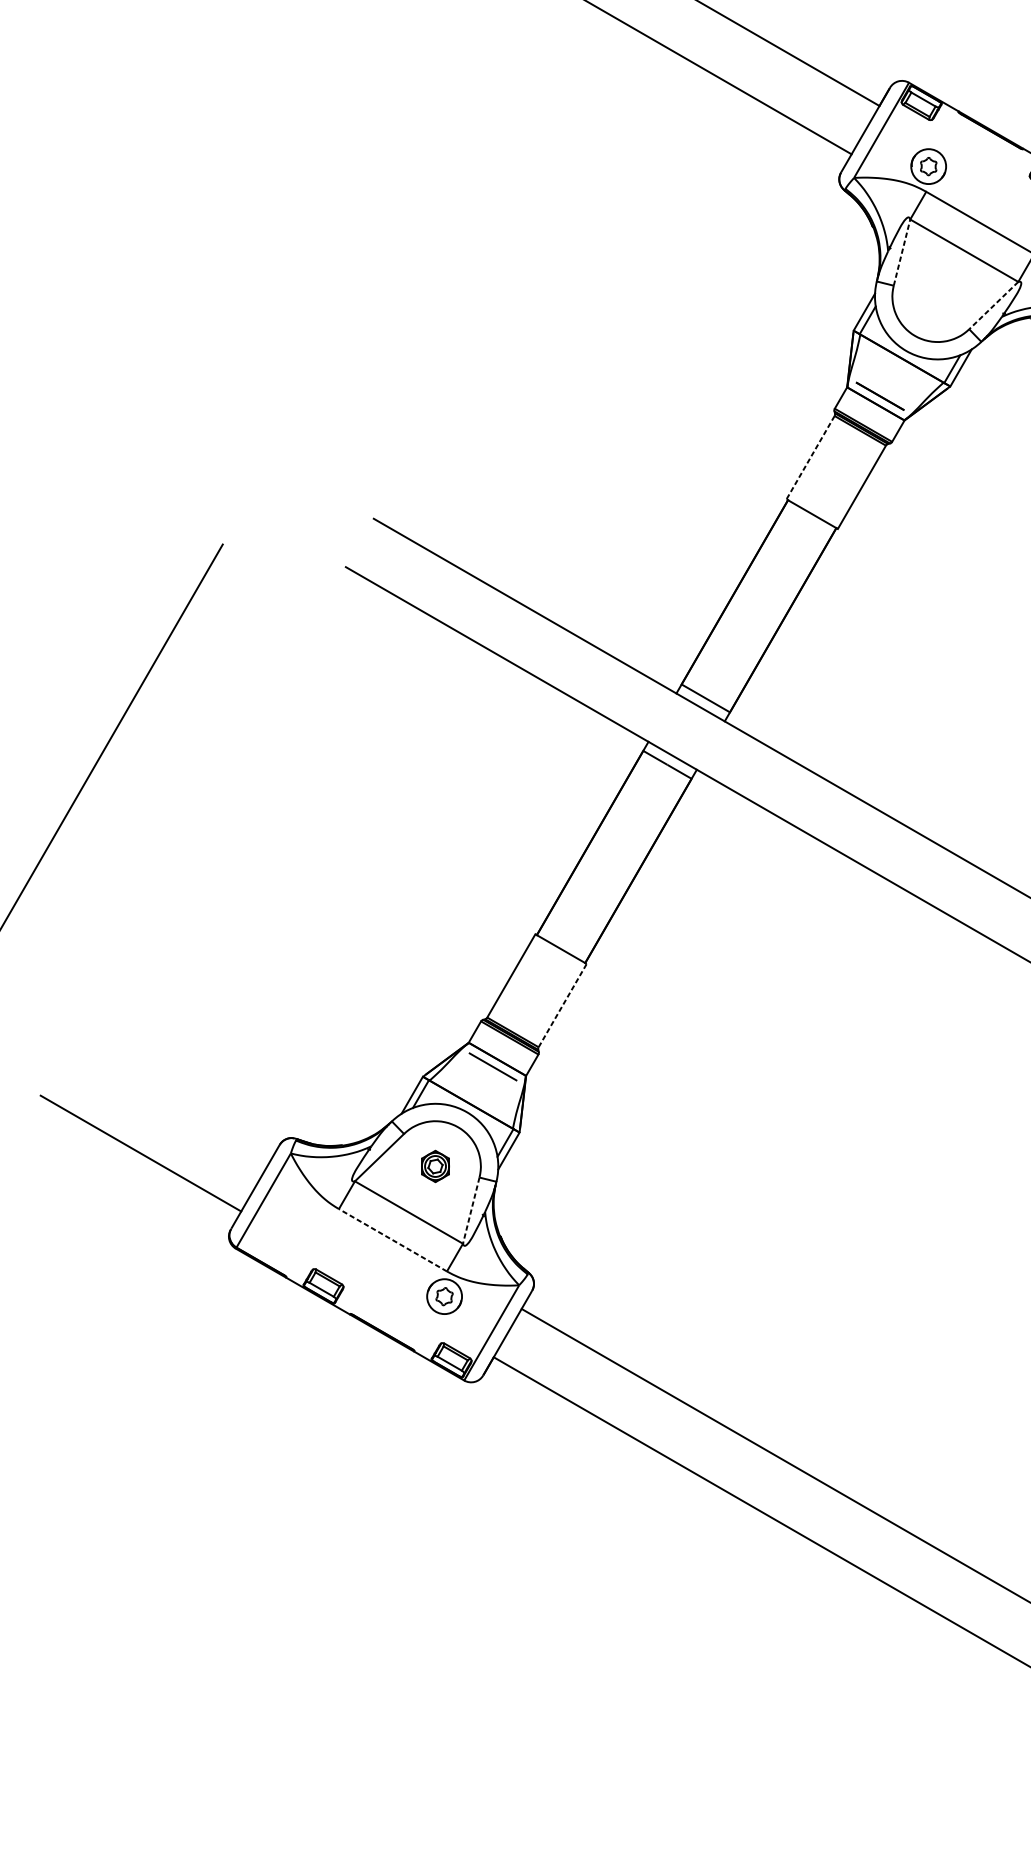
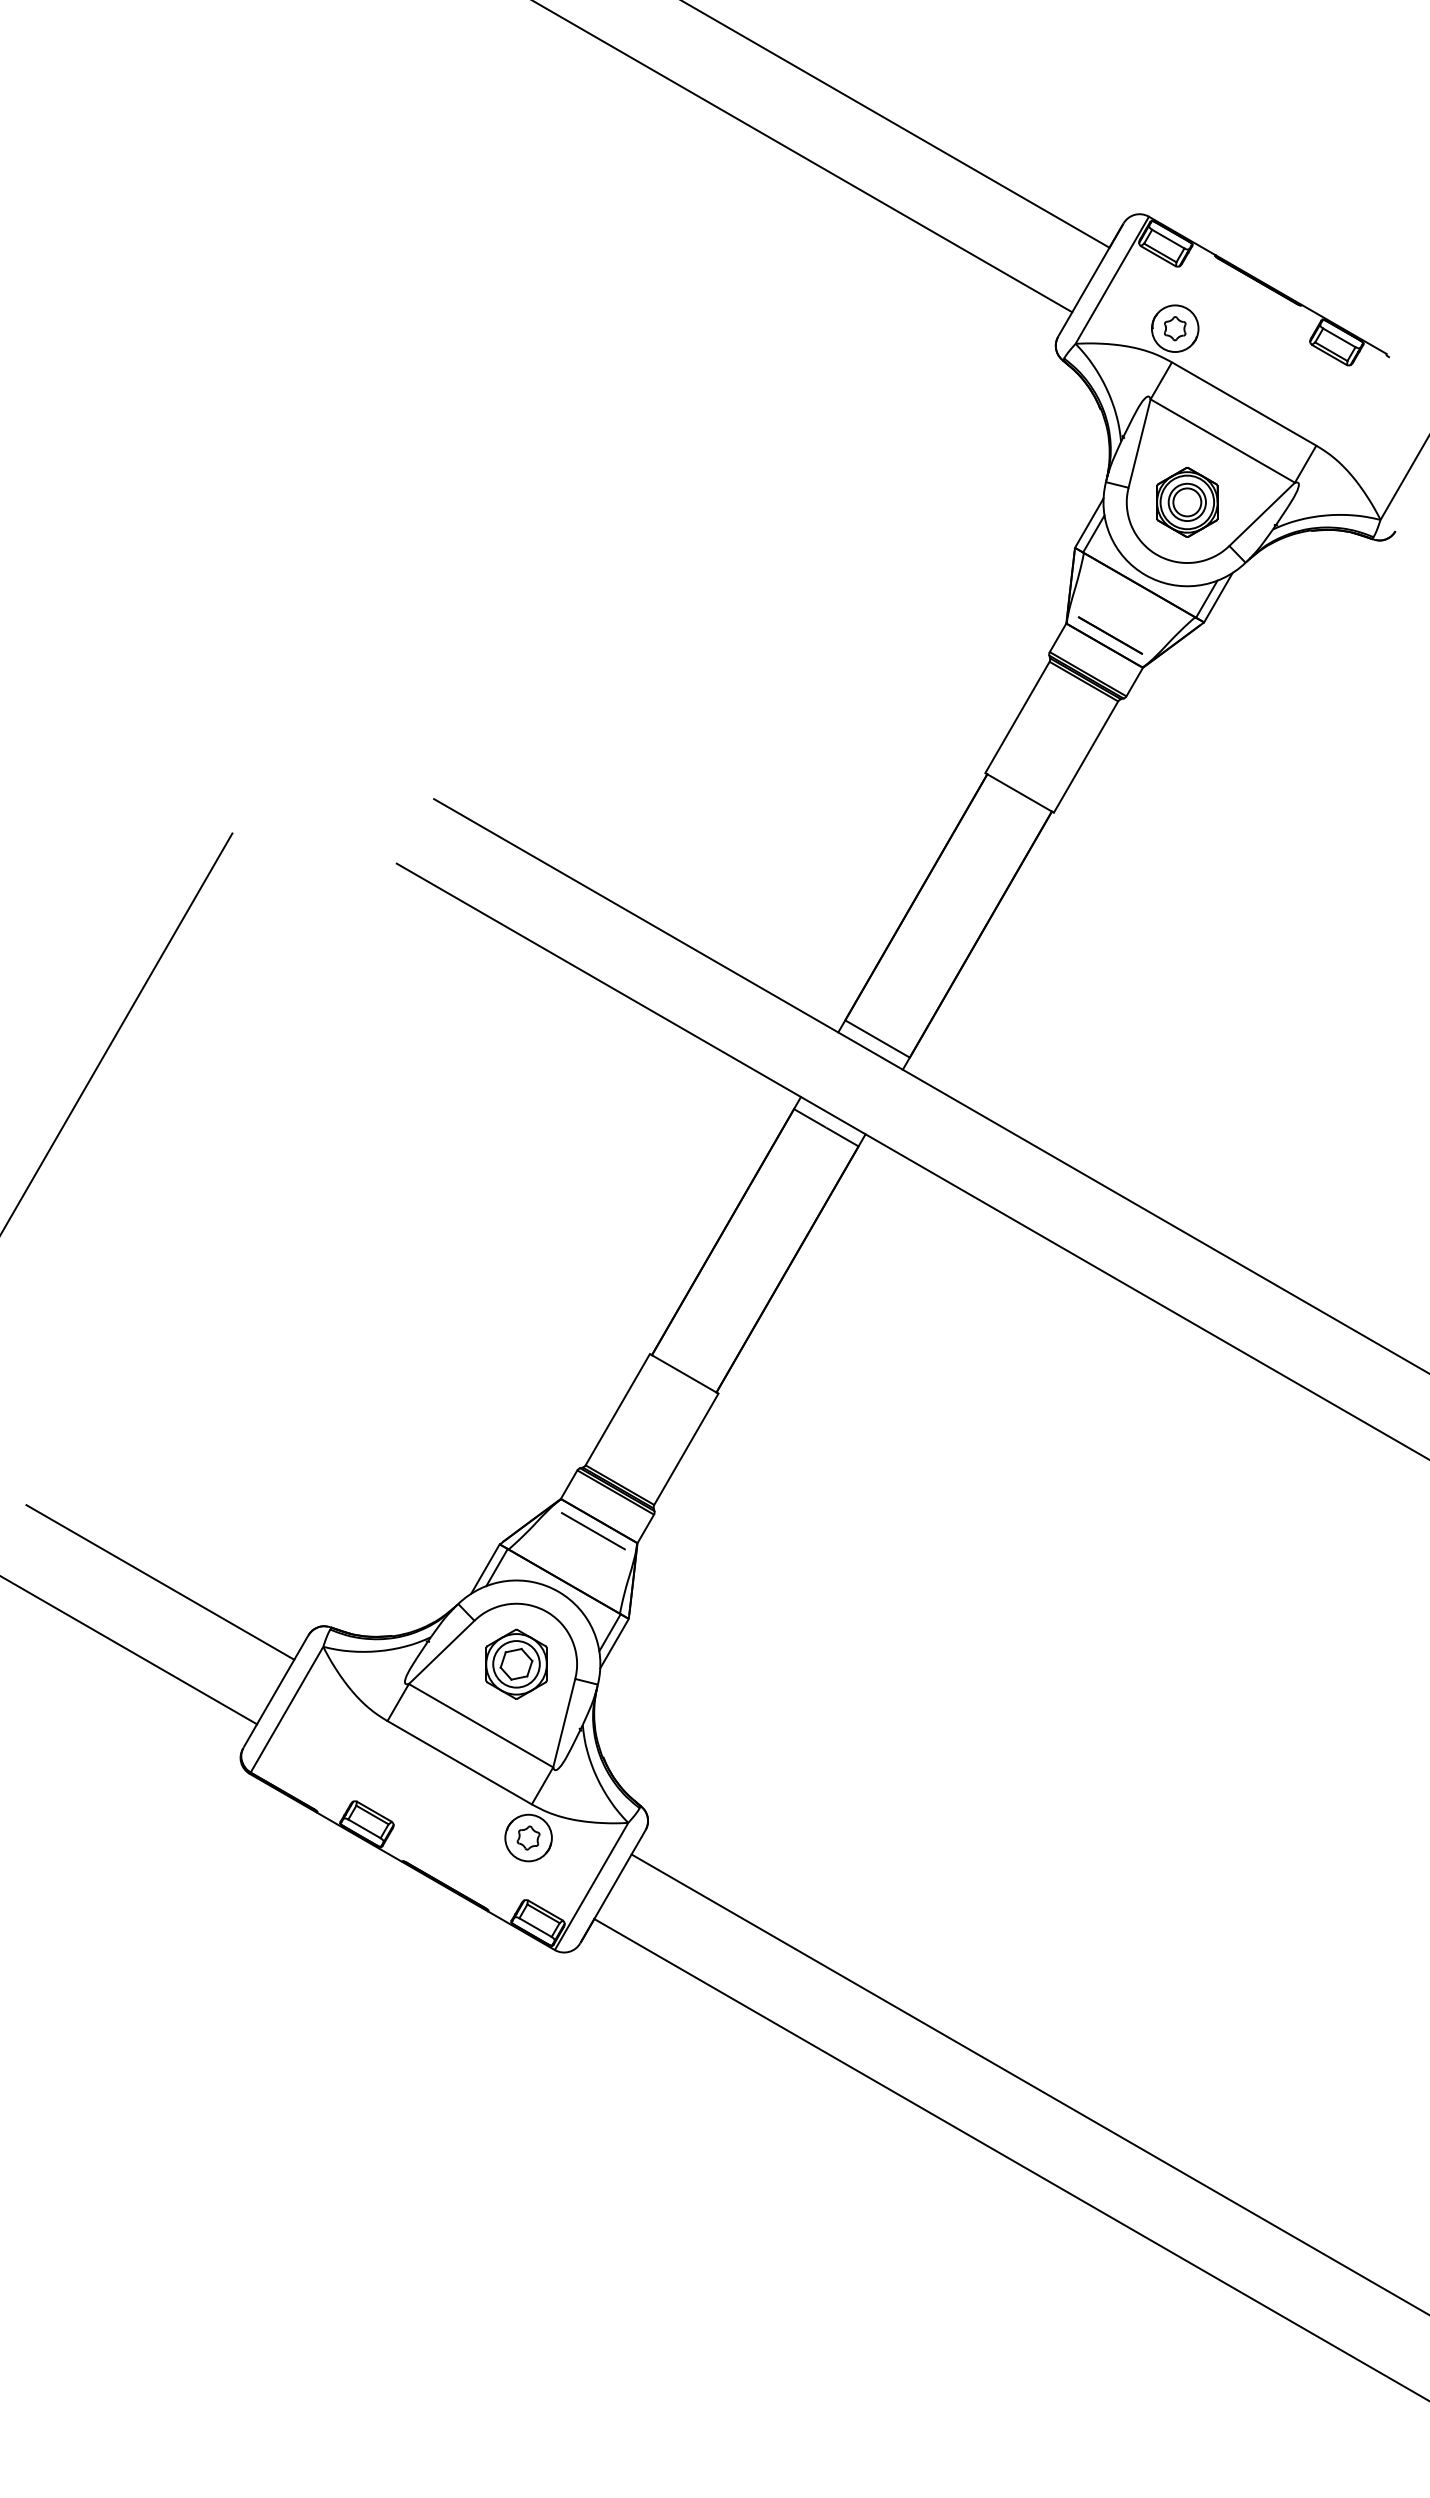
line: (901, 252) -> (1139, 443), dashed -> solid
part: (937, 296) -> (1187, 502), added
line: (994, 305) -> (1262, 514), dashed -> solid
line: (810, 457) -> (1017, 717), dashed -> solid
line: (562, 1004) -> (686, 1448), dashed -> solid
line: (168, 1105) -> (160, 1582), added
part: (435, 1165) -> (516, 1663), size x1.67
line: (471, 1210) -> (564, 1723), dashed -> solid
line: (392, 1240) -> (459, 1762), dashed -> solid

